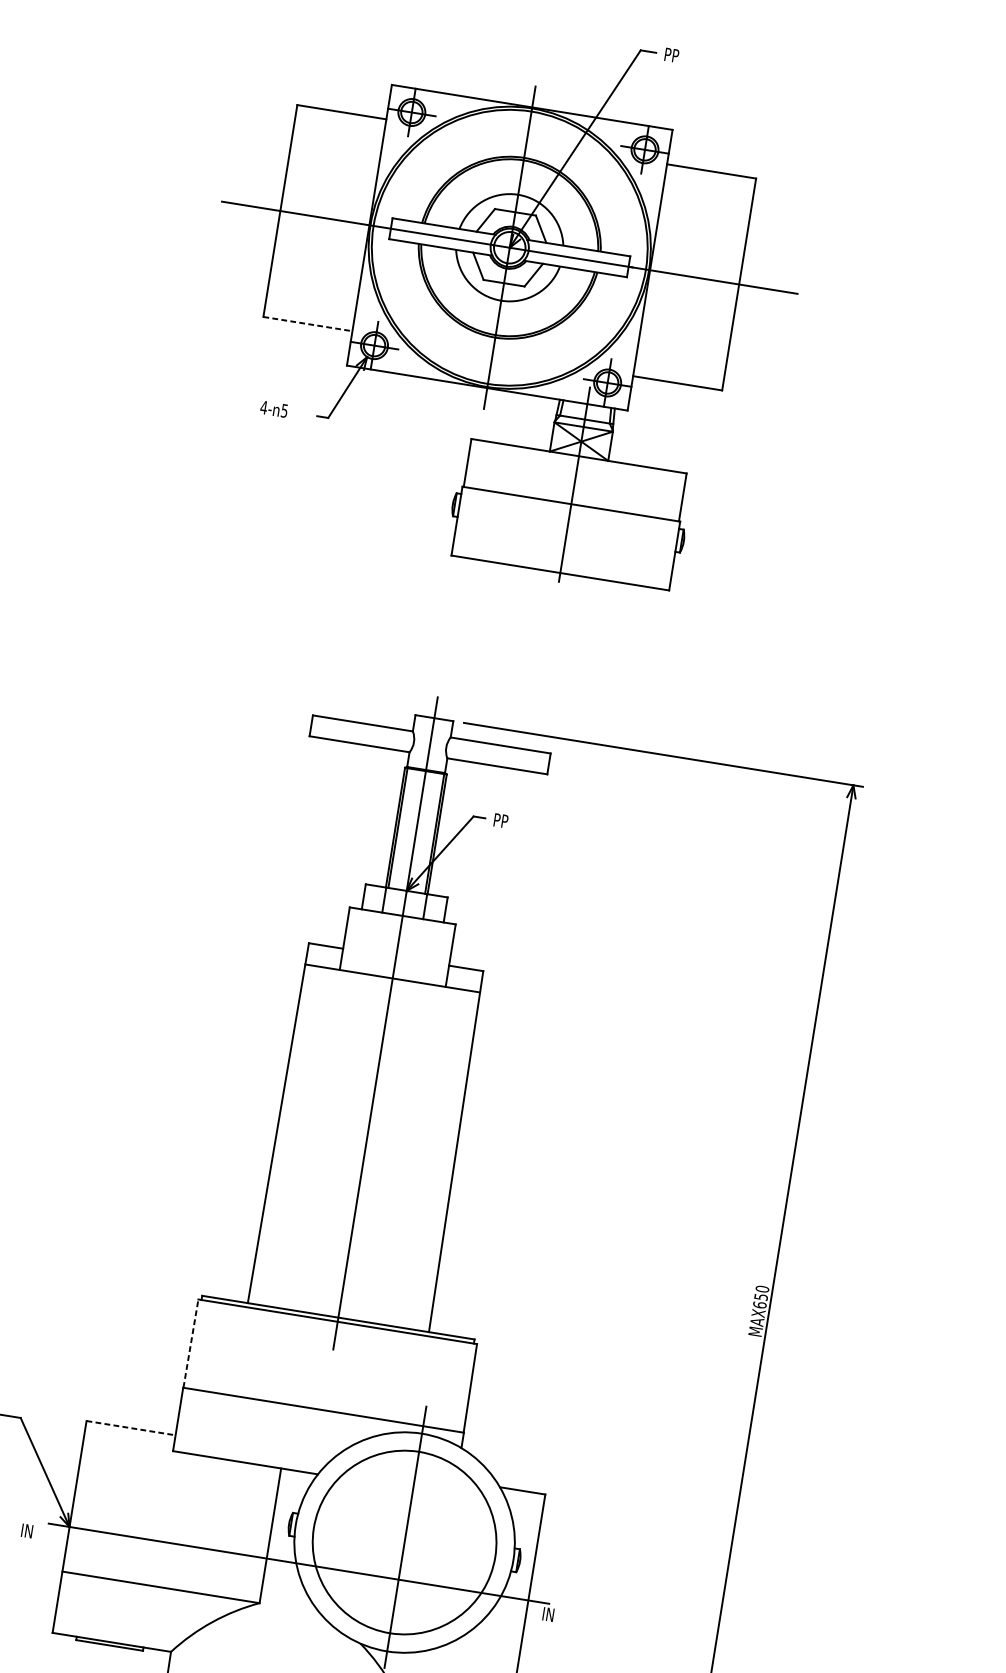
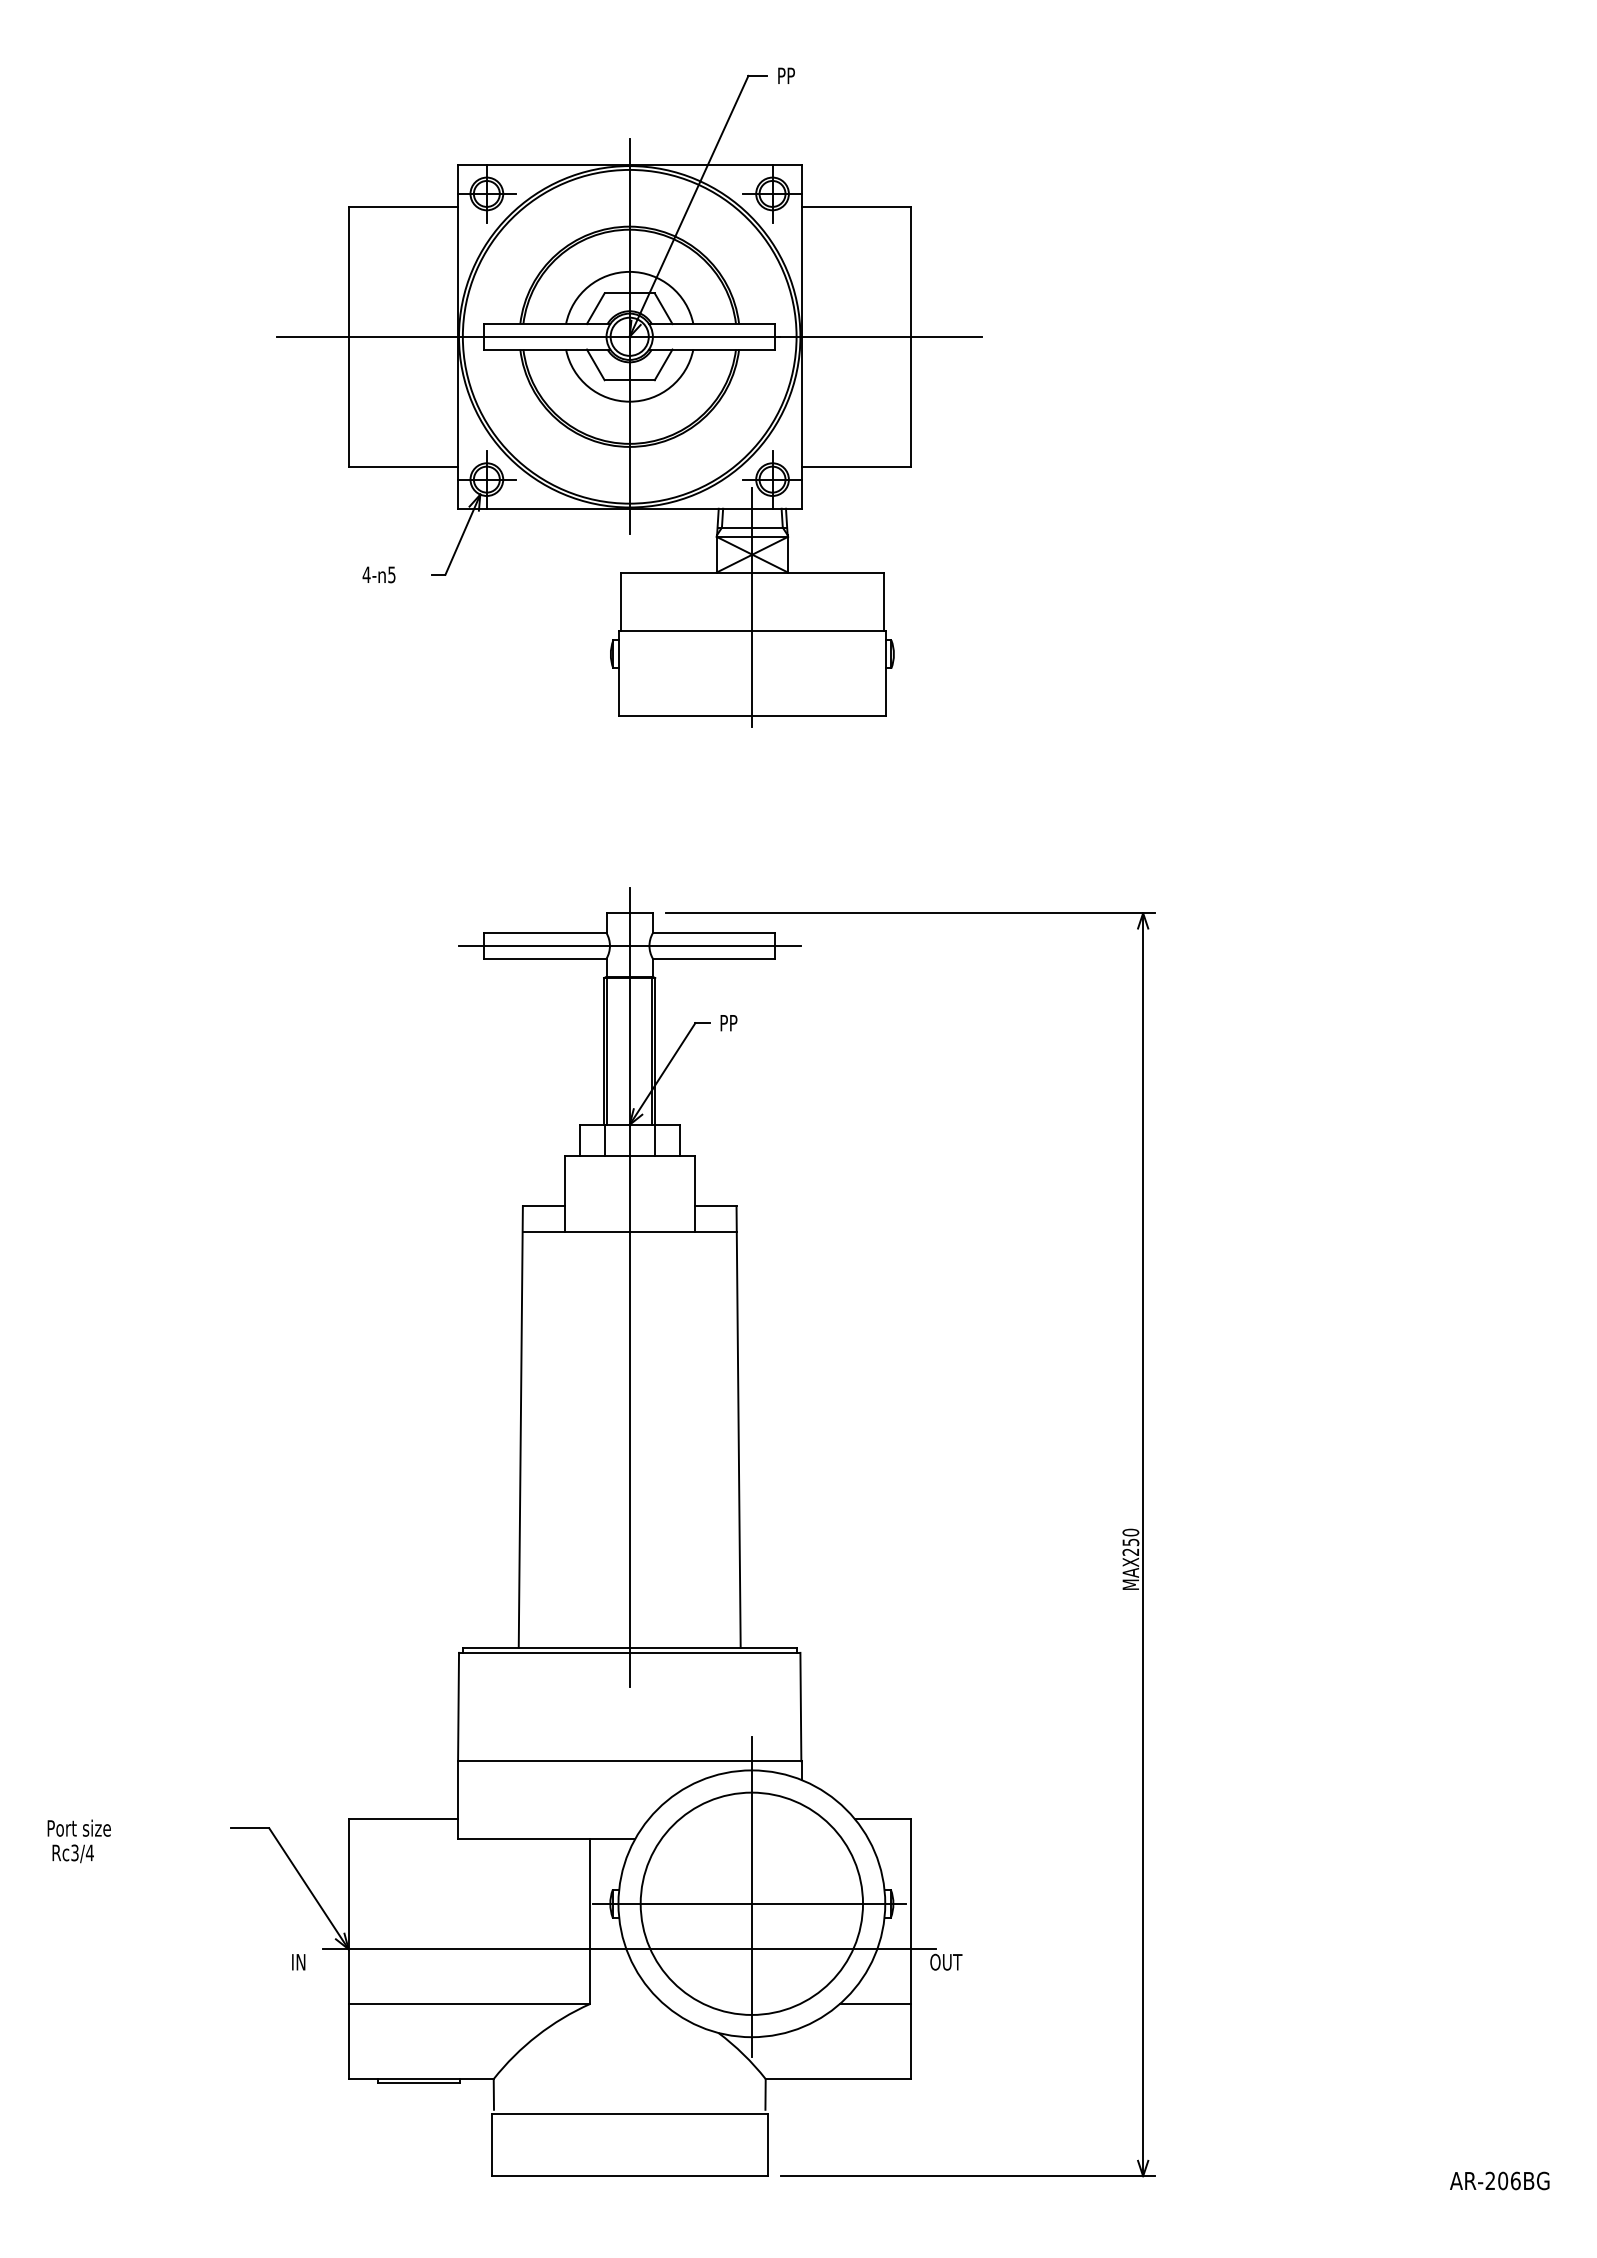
line: (308, 324) -> (403, 466), dashed -> solid
line: (430, 744) -> (629, 945), added
text: (759, 1304) -> (1130, 1551), MAX650 -> MAX250
line: (190, 1343) -> (458, 1706), dashed -> solid
line: (131, 1428) -> (403, 1819), dashed -> solid
line: (402, 1542) -> (749, 1903), added
text: (555, 1615) -> (946, 1961), IN -> OUT
line: (491, 1639) -> (874, 2003), added

